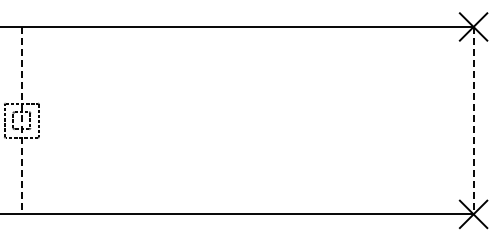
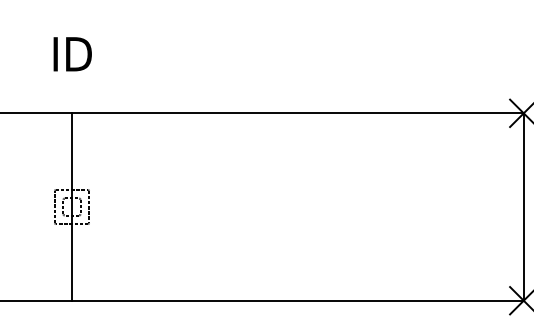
line: (21, 121) -> (71, 207), dashed -> solid
line: (473, 121) -> (523, 207), dashed -> solid

